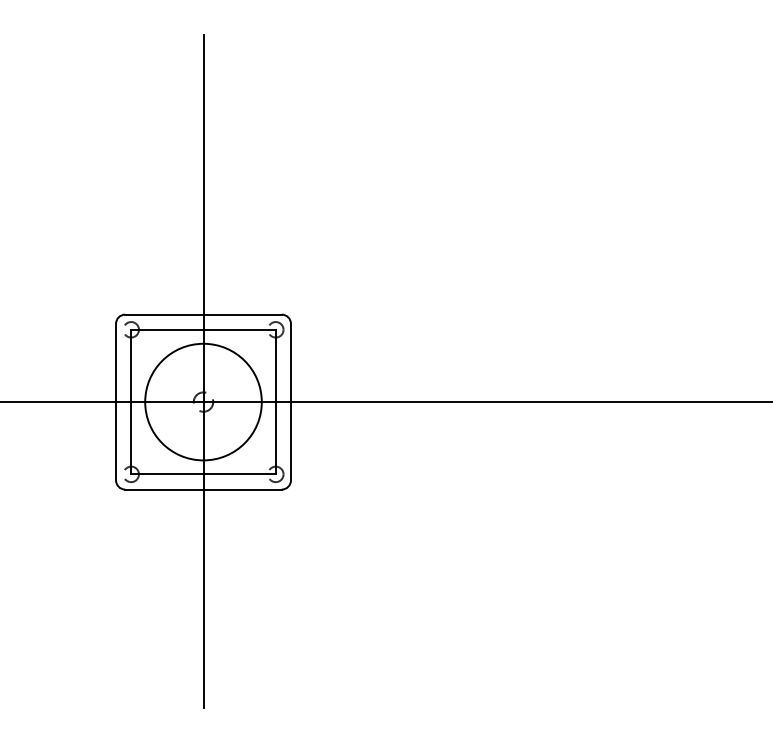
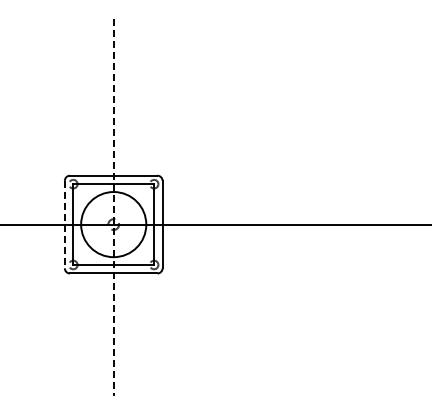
line: (203, 371) -> (113, 207), solid -> dashed
line: (115, 401) -> (64, 224), solid -> dashed

